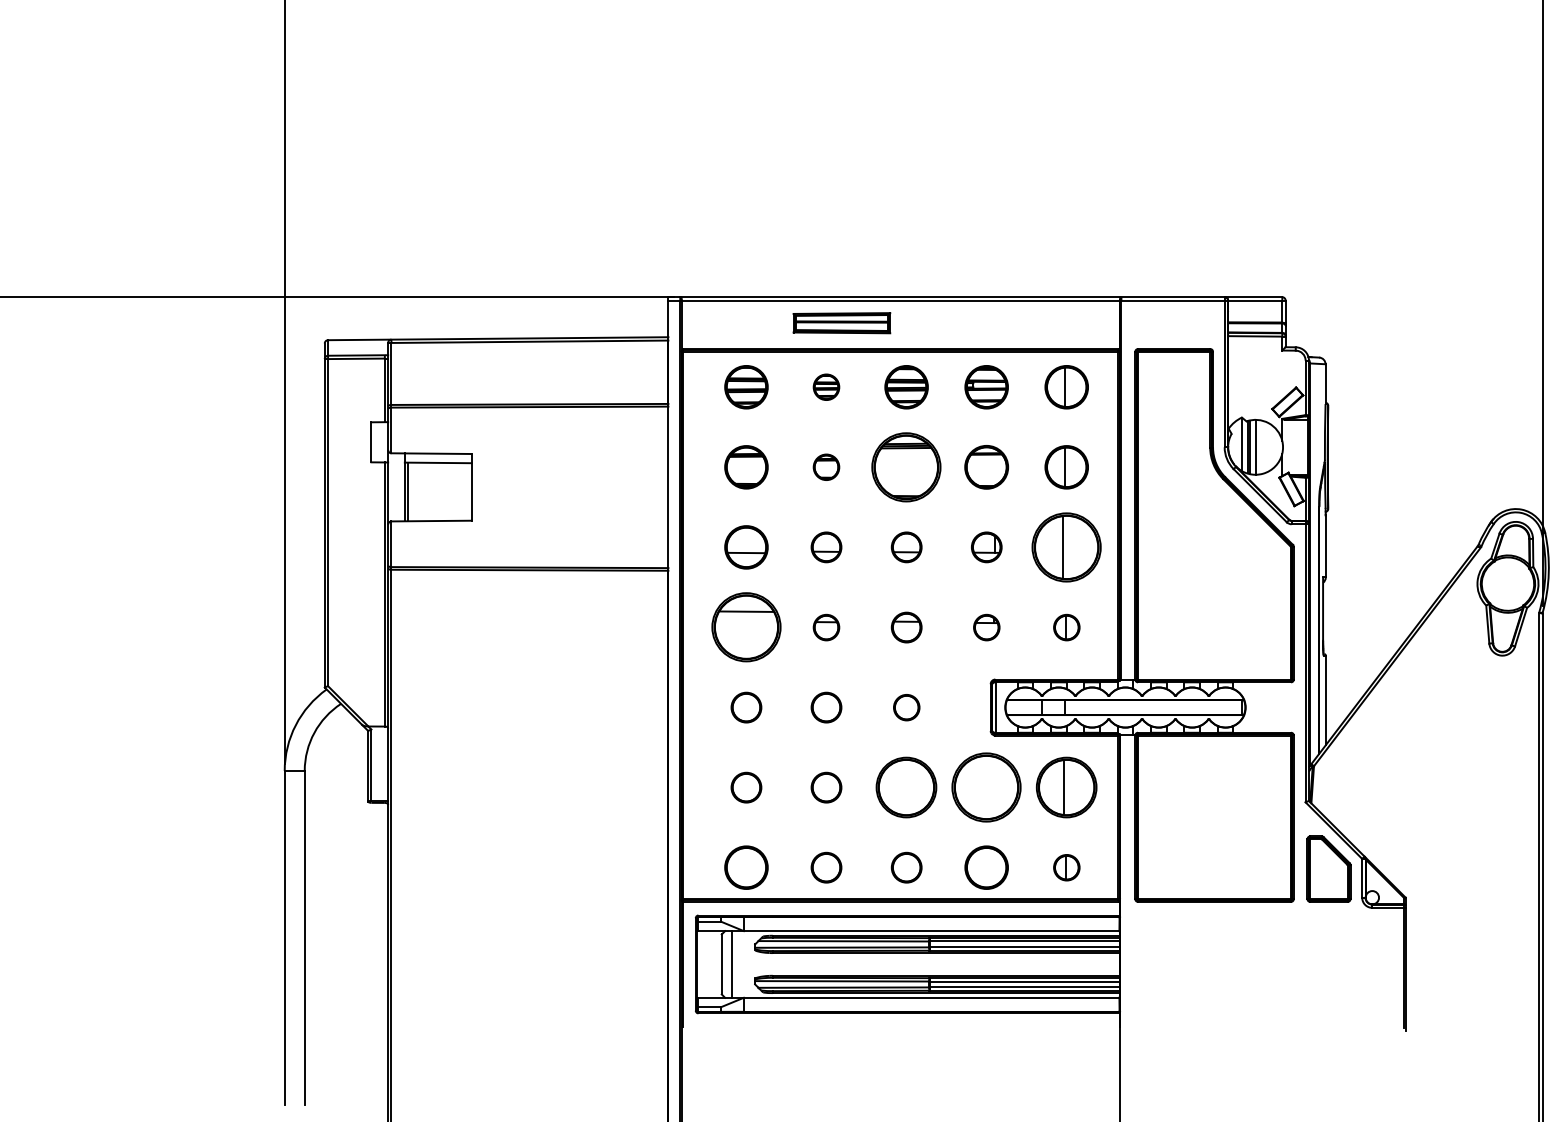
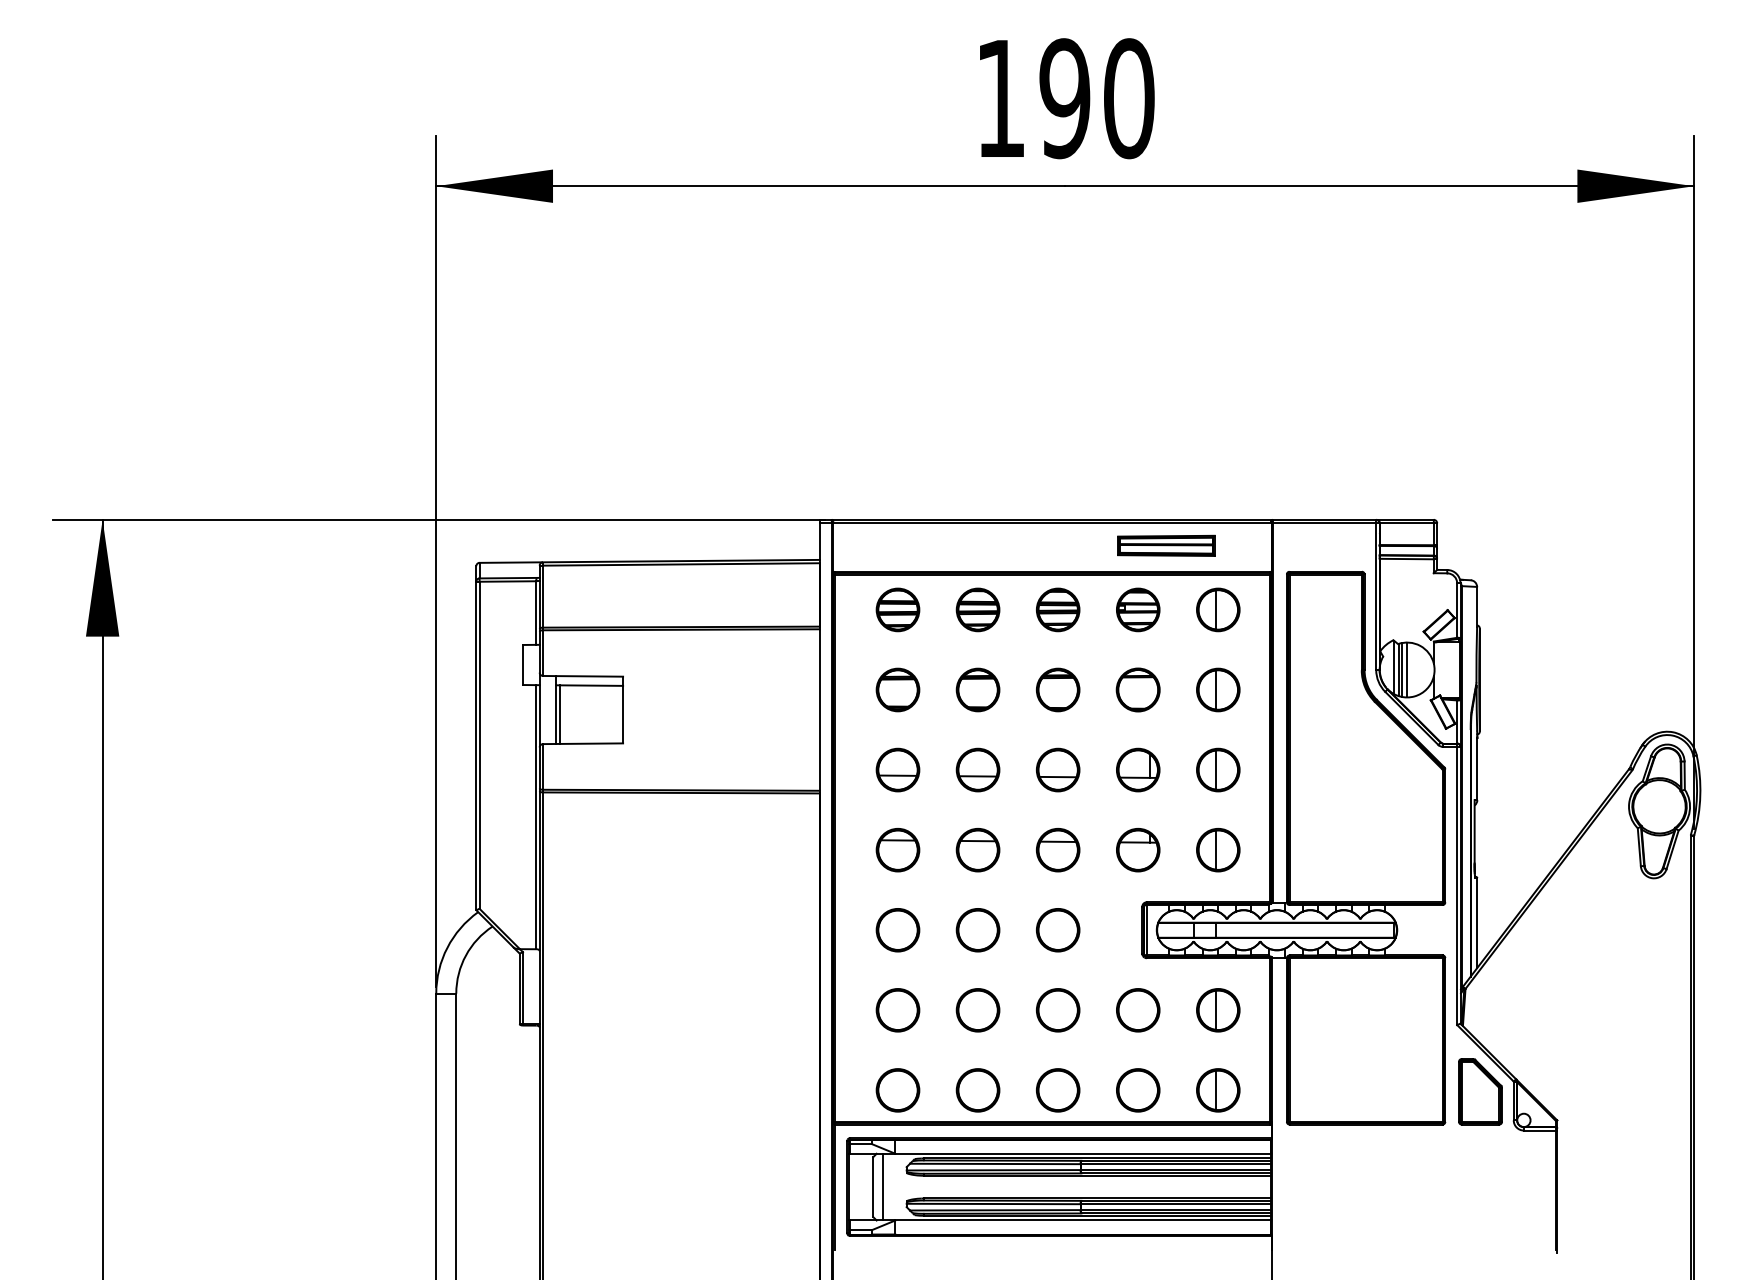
part: (841, 322) -> (1166, 545), moved
part: (825, 386) -> (977, 609), size x1.67
part: (825, 466) -> (977, 689), size x1.67
part: (906, 466) -> (1058, 689), size x0.62
part: (825, 546) -> (977, 769), size x1.43
part: (906, 546) -> (1058, 769), size x1.43
part: (986, 546) -> (1138, 769), size x1.43
part: (1066, 546) -> (1218, 769), size x0.62
part: (745, 627) -> (897, 850), size x0.62
part: (825, 627) -> (977, 850), size x1.67
part: (906, 627) -> (1058, 850), size x1.43
part: (986, 627) -> (1138, 850), size x1.67
part: (1066, 627) -> (1218, 850), size x1.67
part: (745, 707) -> (897, 930), size x1.43
part: (825, 707) -> (977, 930), size x1.43
part: (906, 707) -> (1058, 930), size x1.67
part: (745, 787) -> (897, 1010), size x1.43
part: (825, 787) -> (977, 1010), size x1.43
part: (906, 787) -> (1058, 1010), size x0.71
part: (986, 787) -> (1138, 1010), size x0.62
part: (1066, 787) -> (1218, 1010), size x0.71
part: (825, 867) -> (977, 1090), size x1.43
part: (906, 867) -> (1058, 1090), size x1.43
part: (1066, 867) -> (1218, 1090), size x1.67

